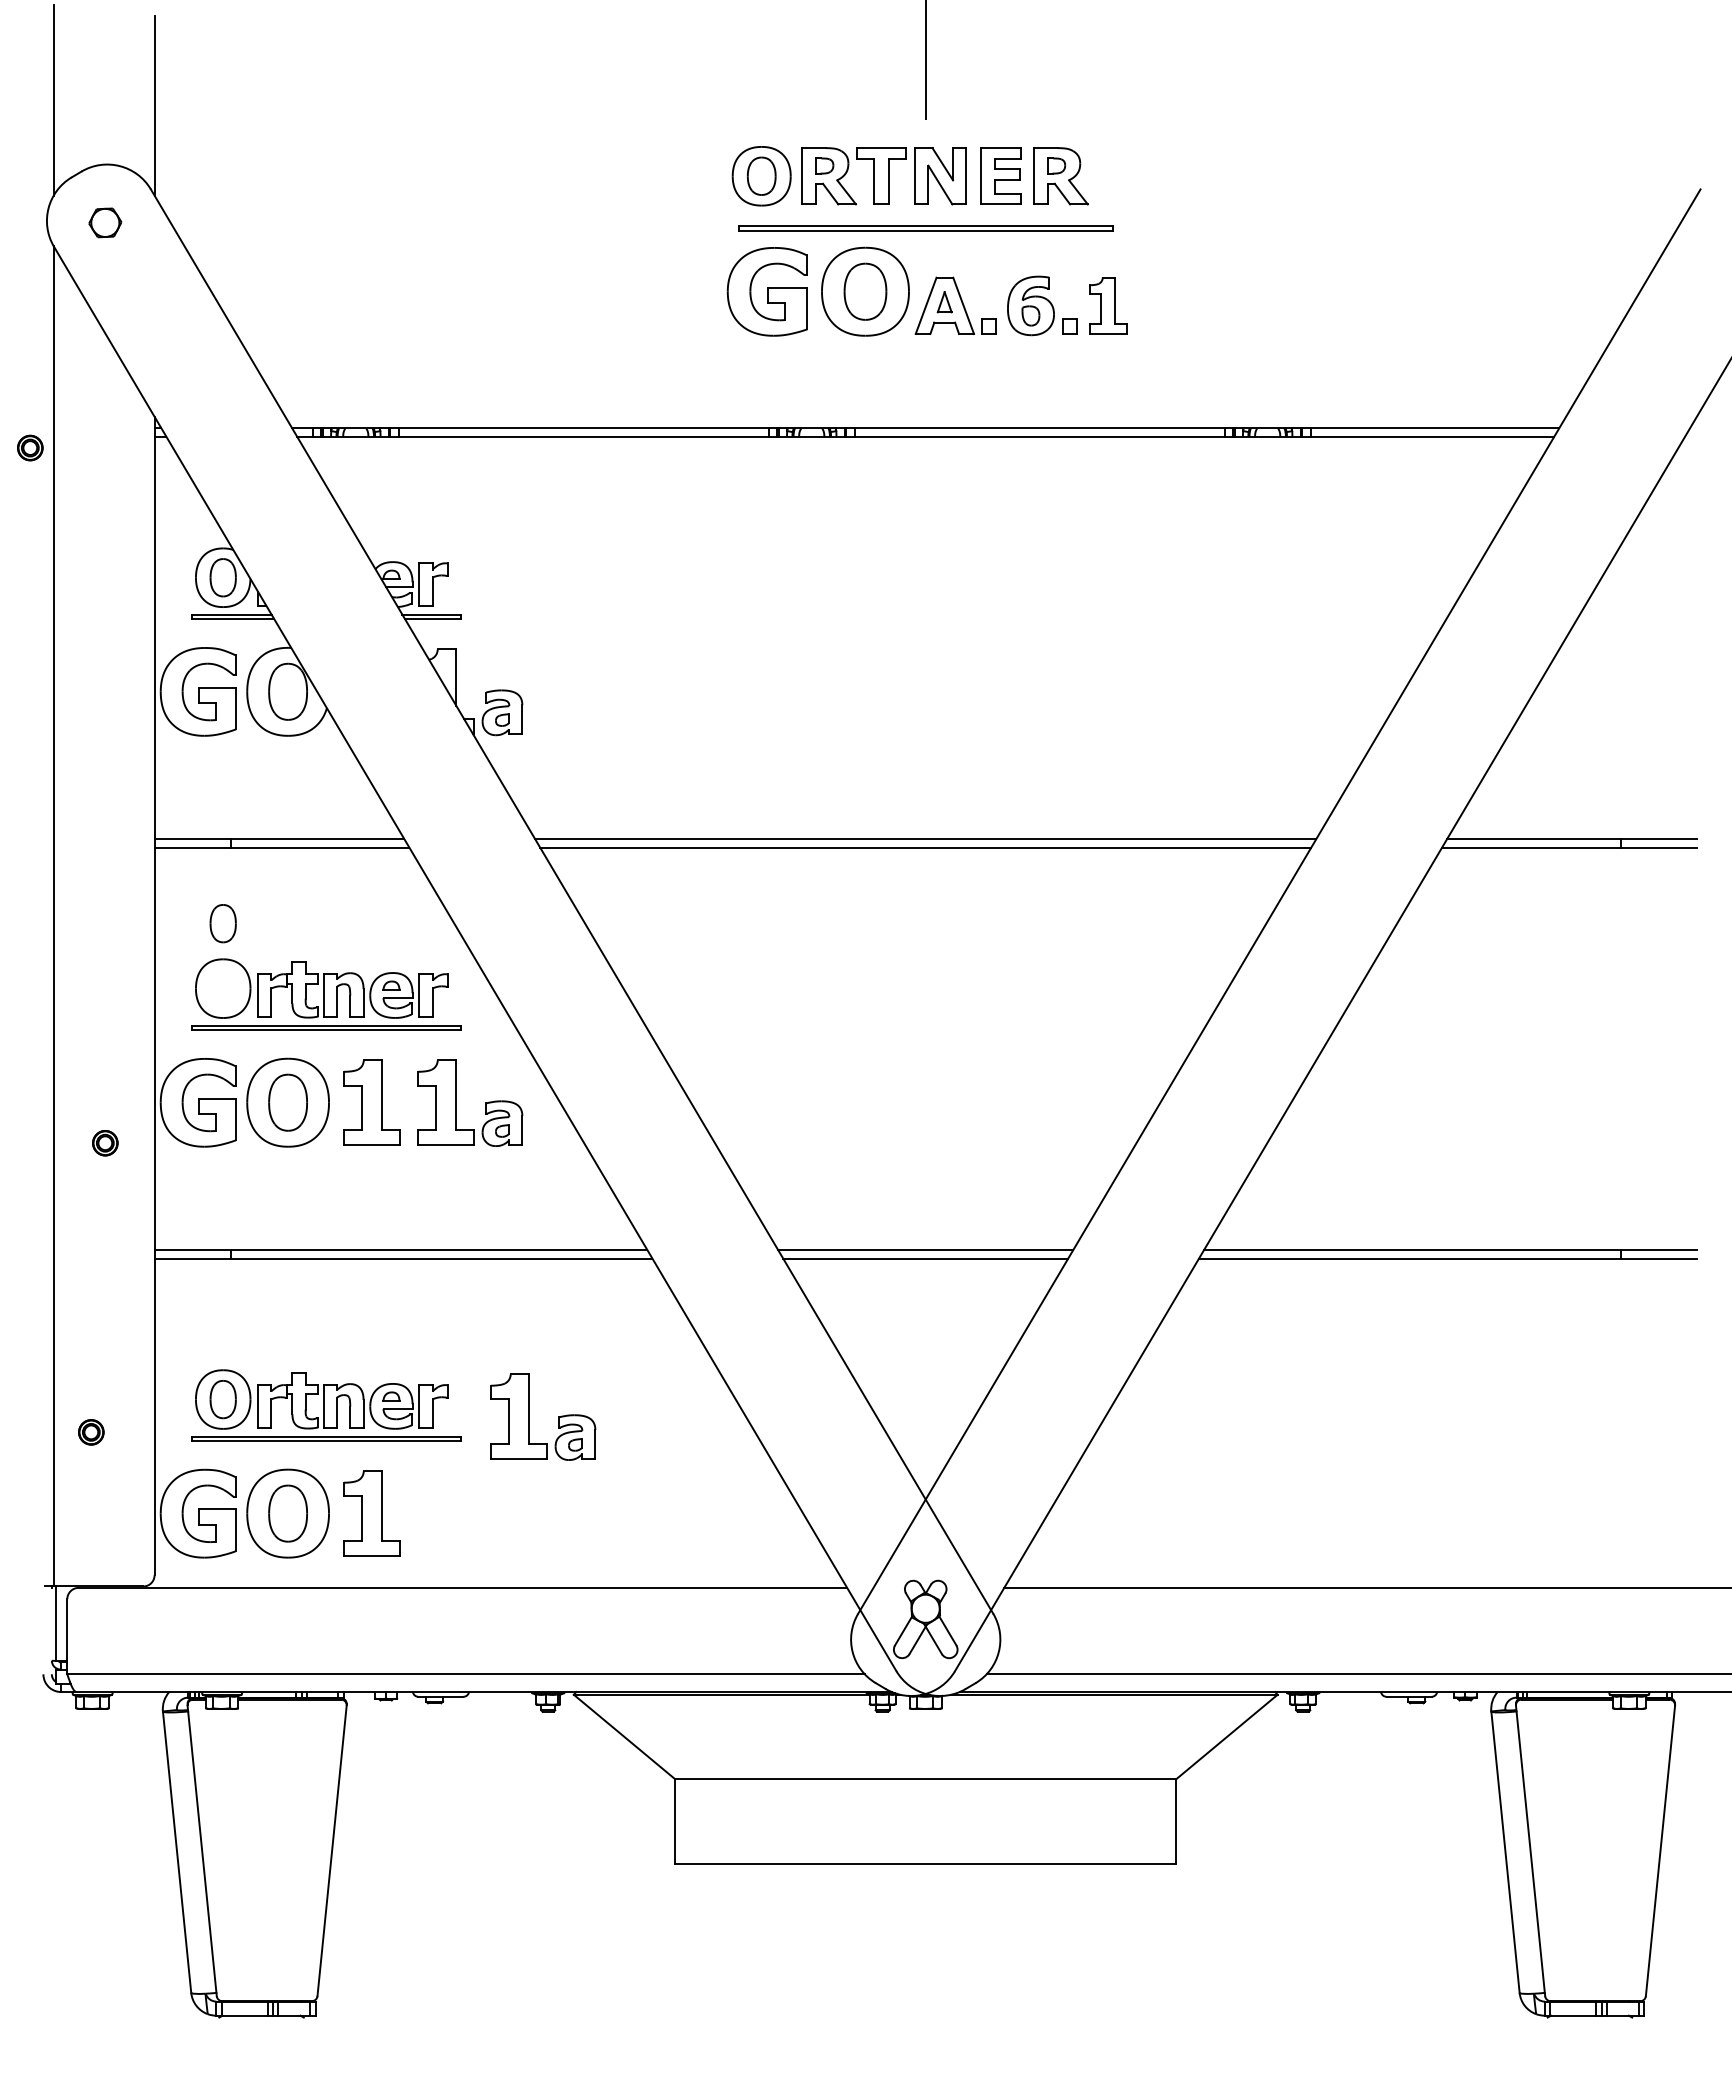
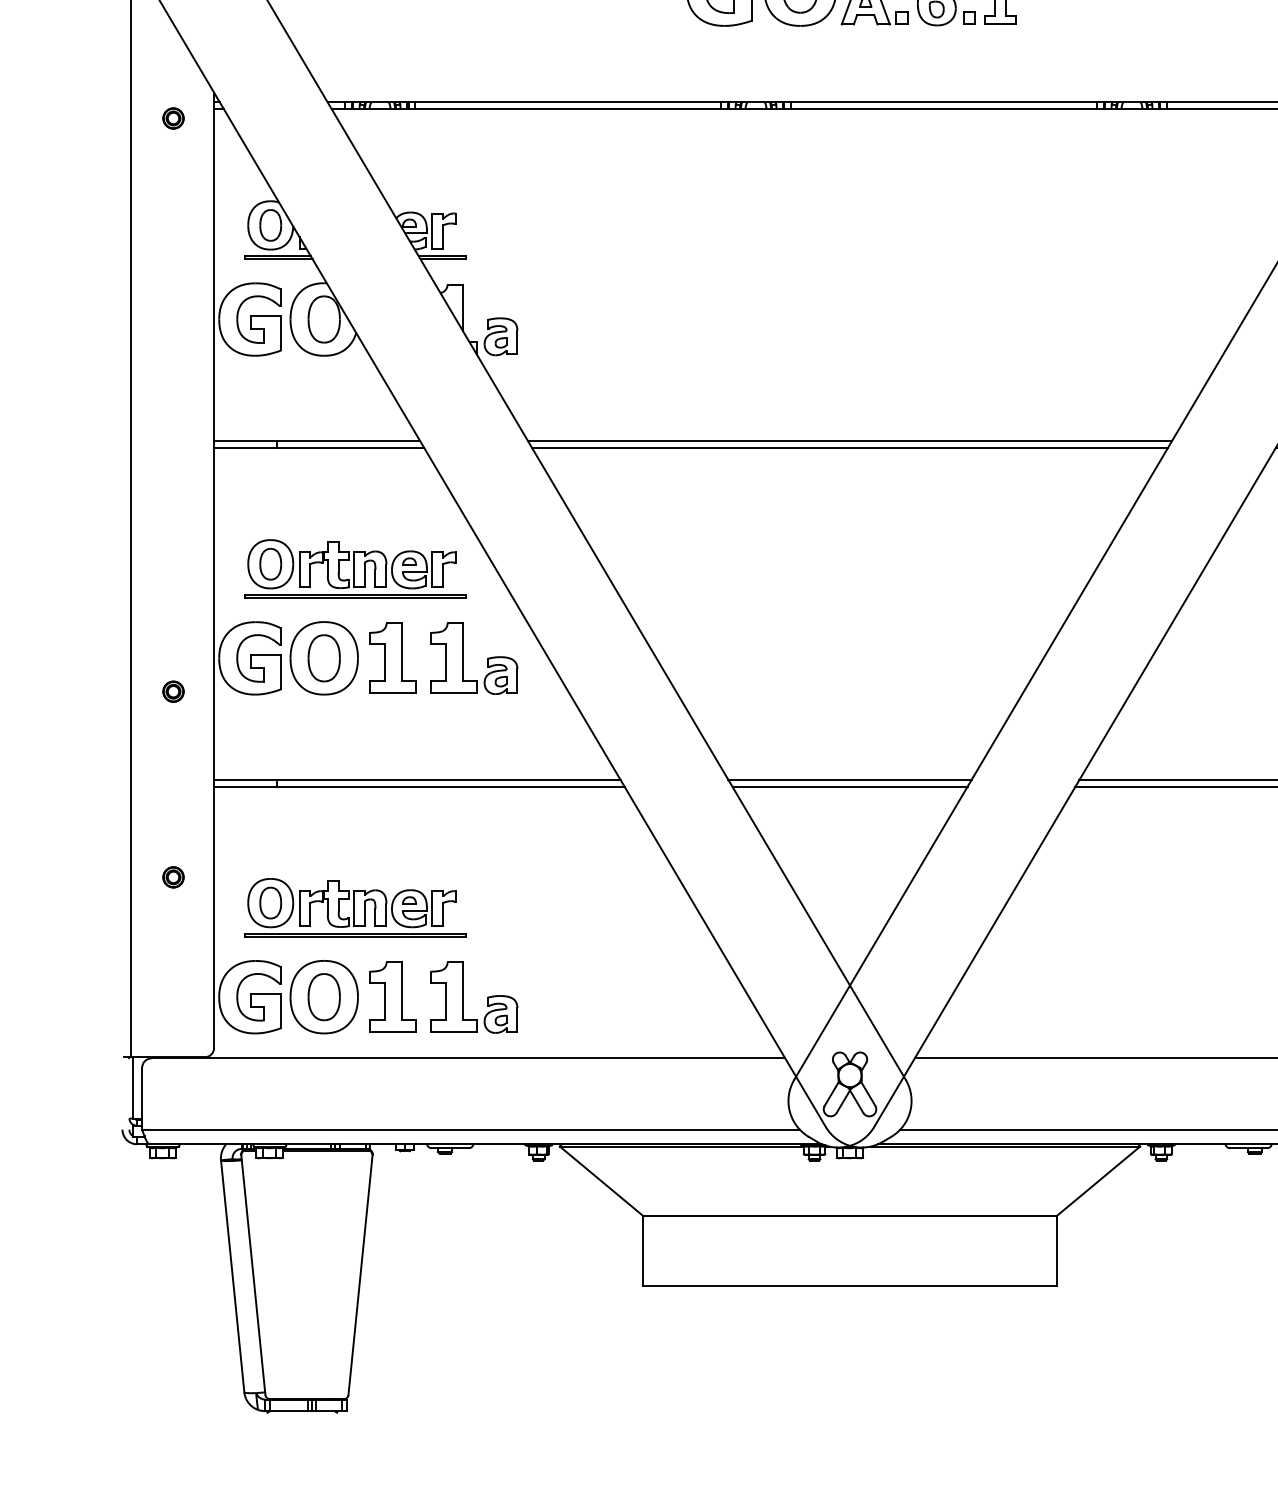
part: (30, 447) -> (173, 118), moved
part: (222, 923) -> (270, 564), moved
part: (529, 1416) -> (463, 997), moved
part: (91, 1432) -> (173, 877), moved

